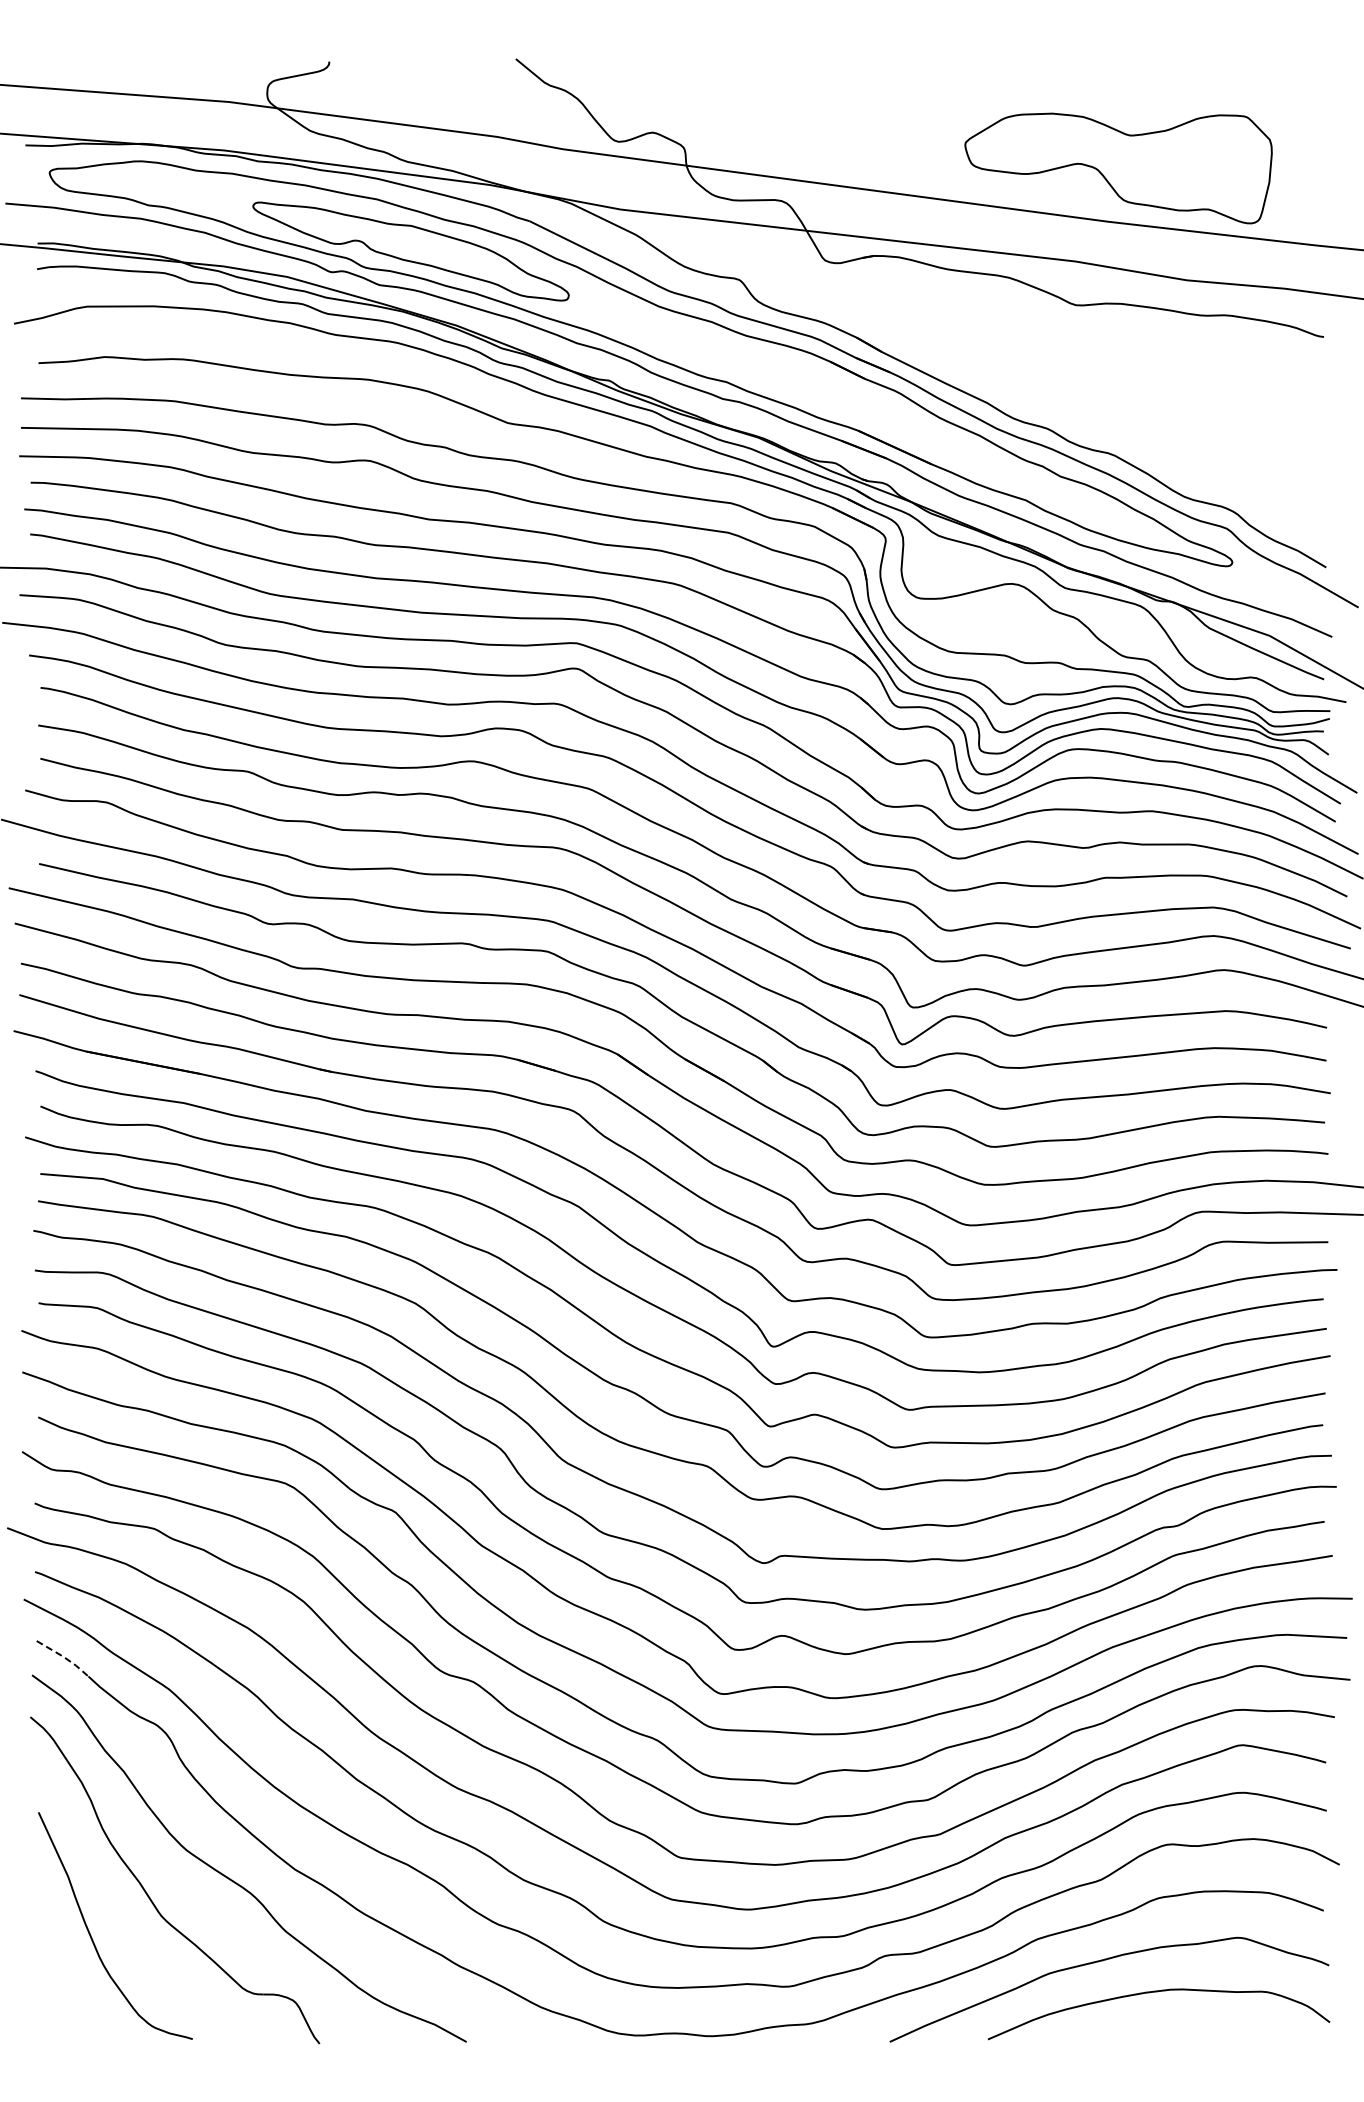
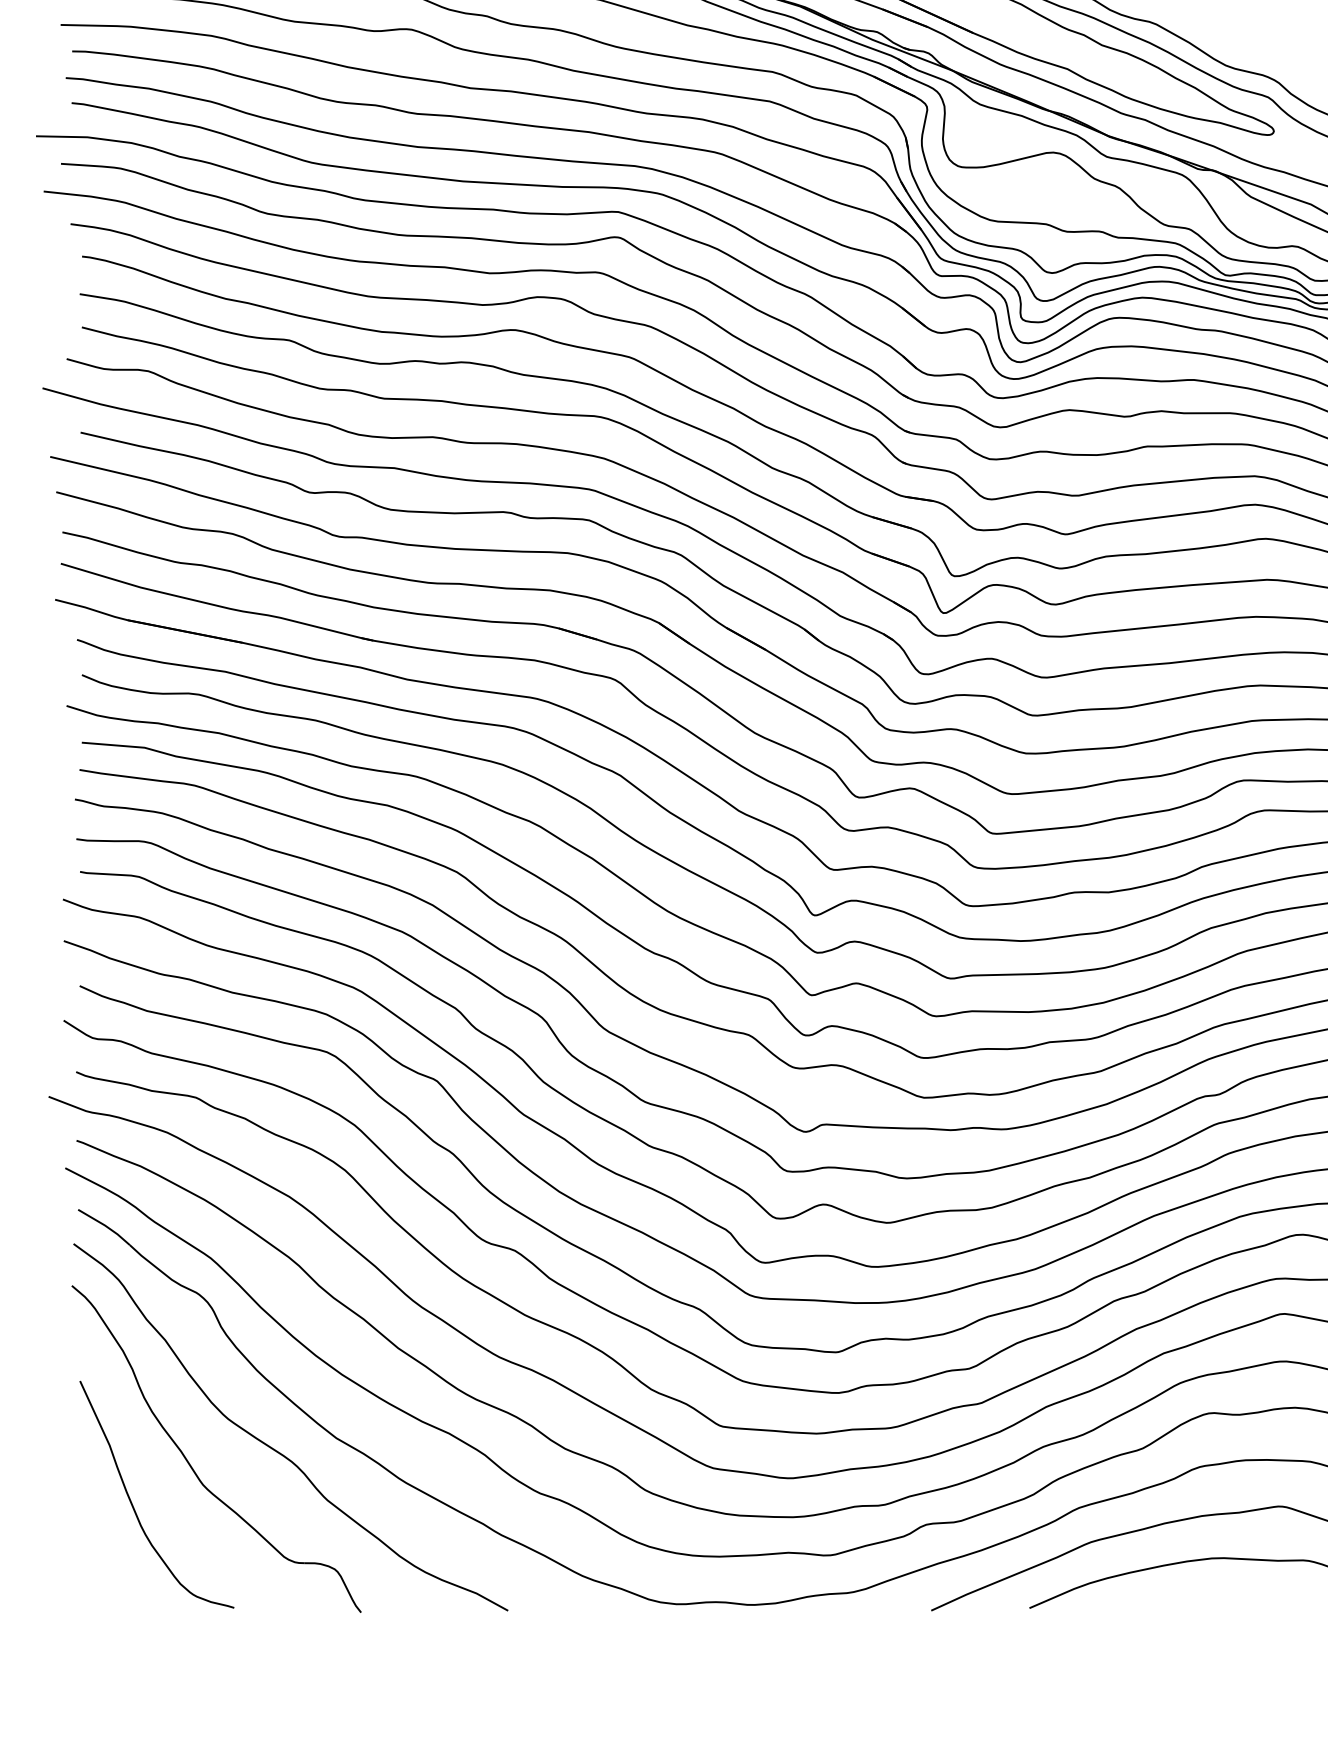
line: (64, 1657) -> (105, 1226), dashed -> solid

